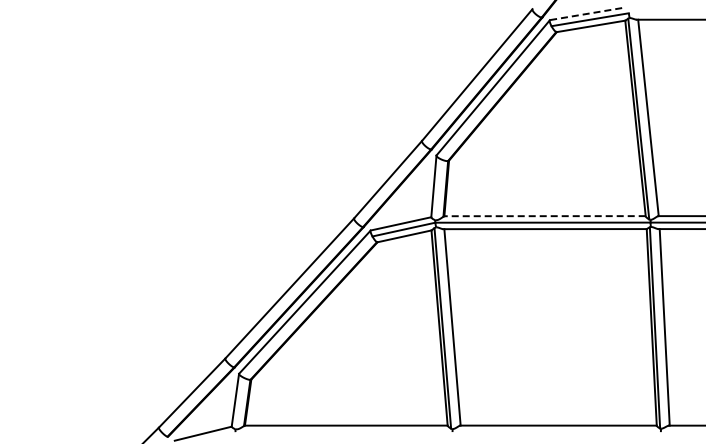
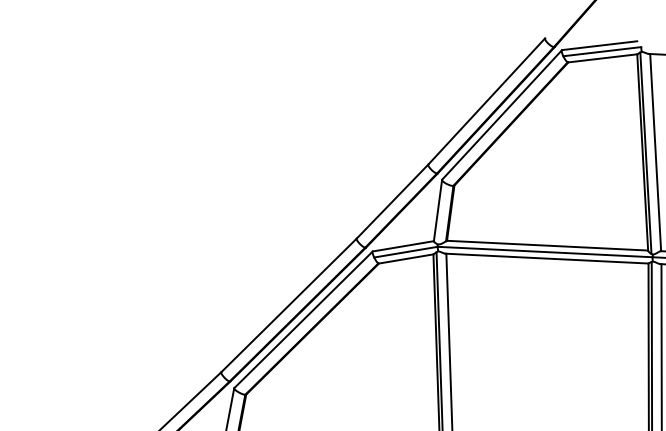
line: (587, 13) -> (599, 45), dashed -> solid
line: (545, 216) -> (548, 246), dashed -> solid

